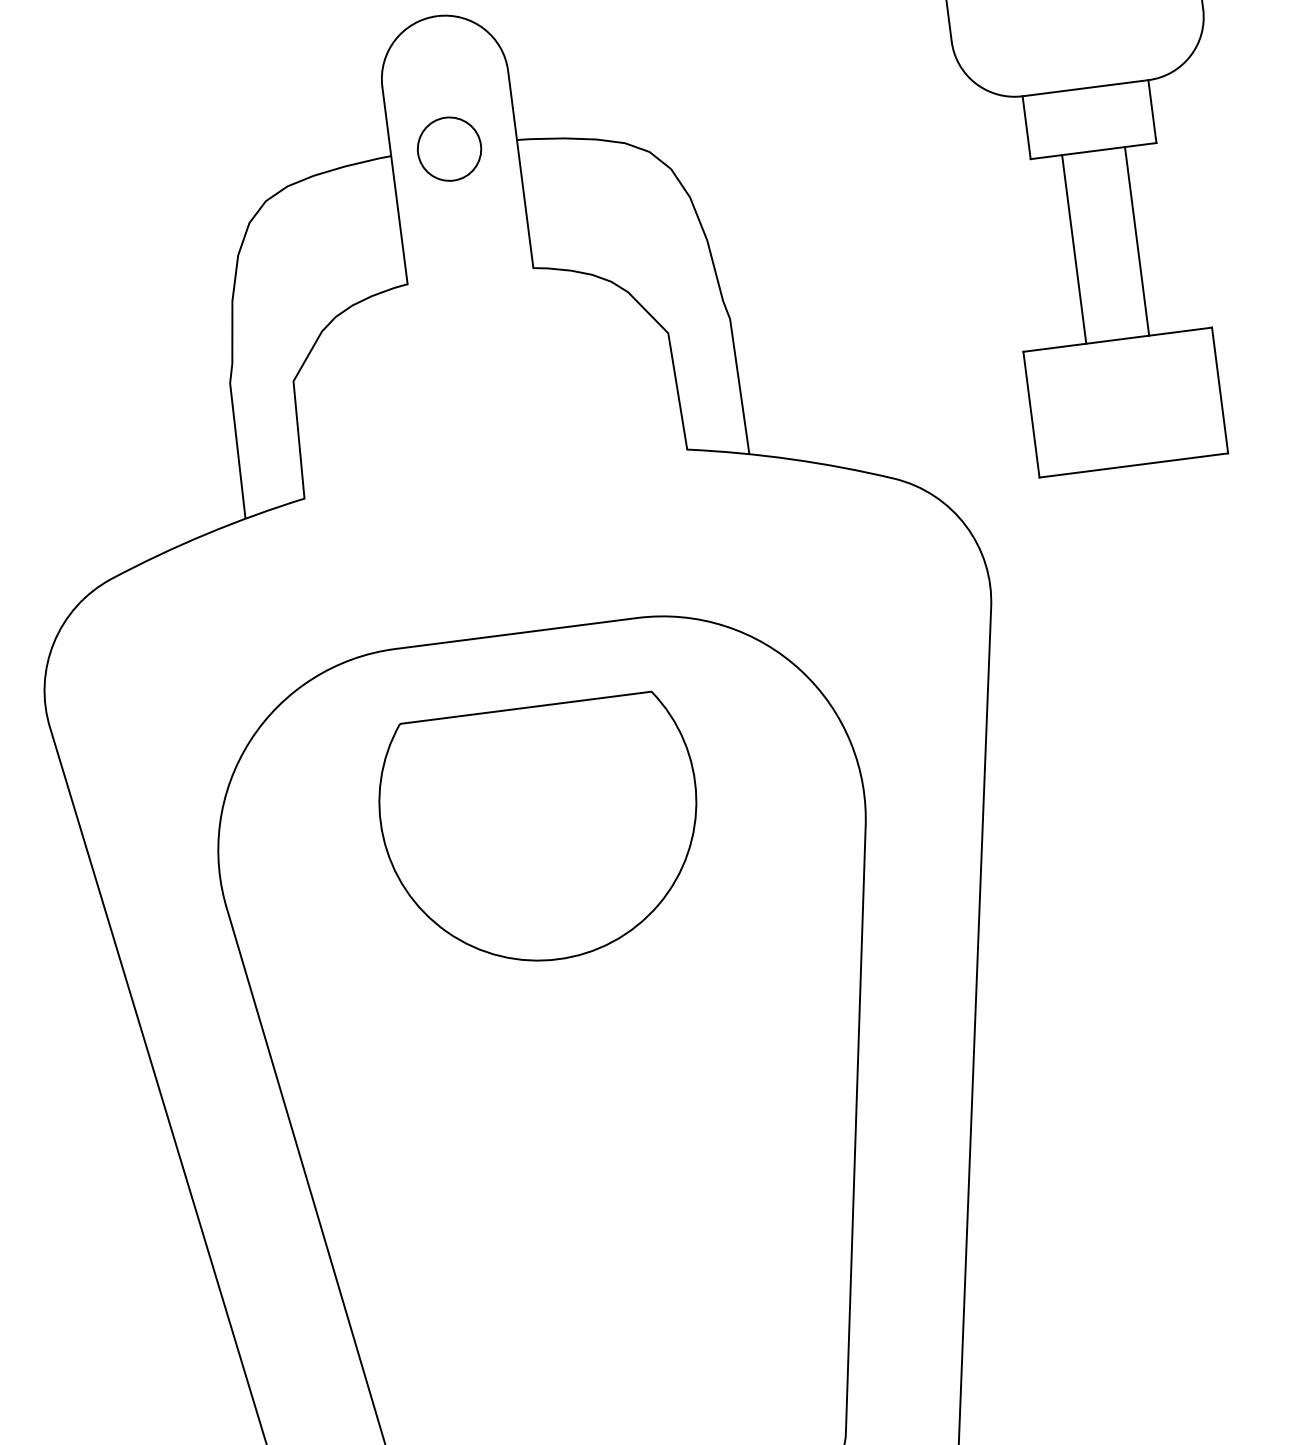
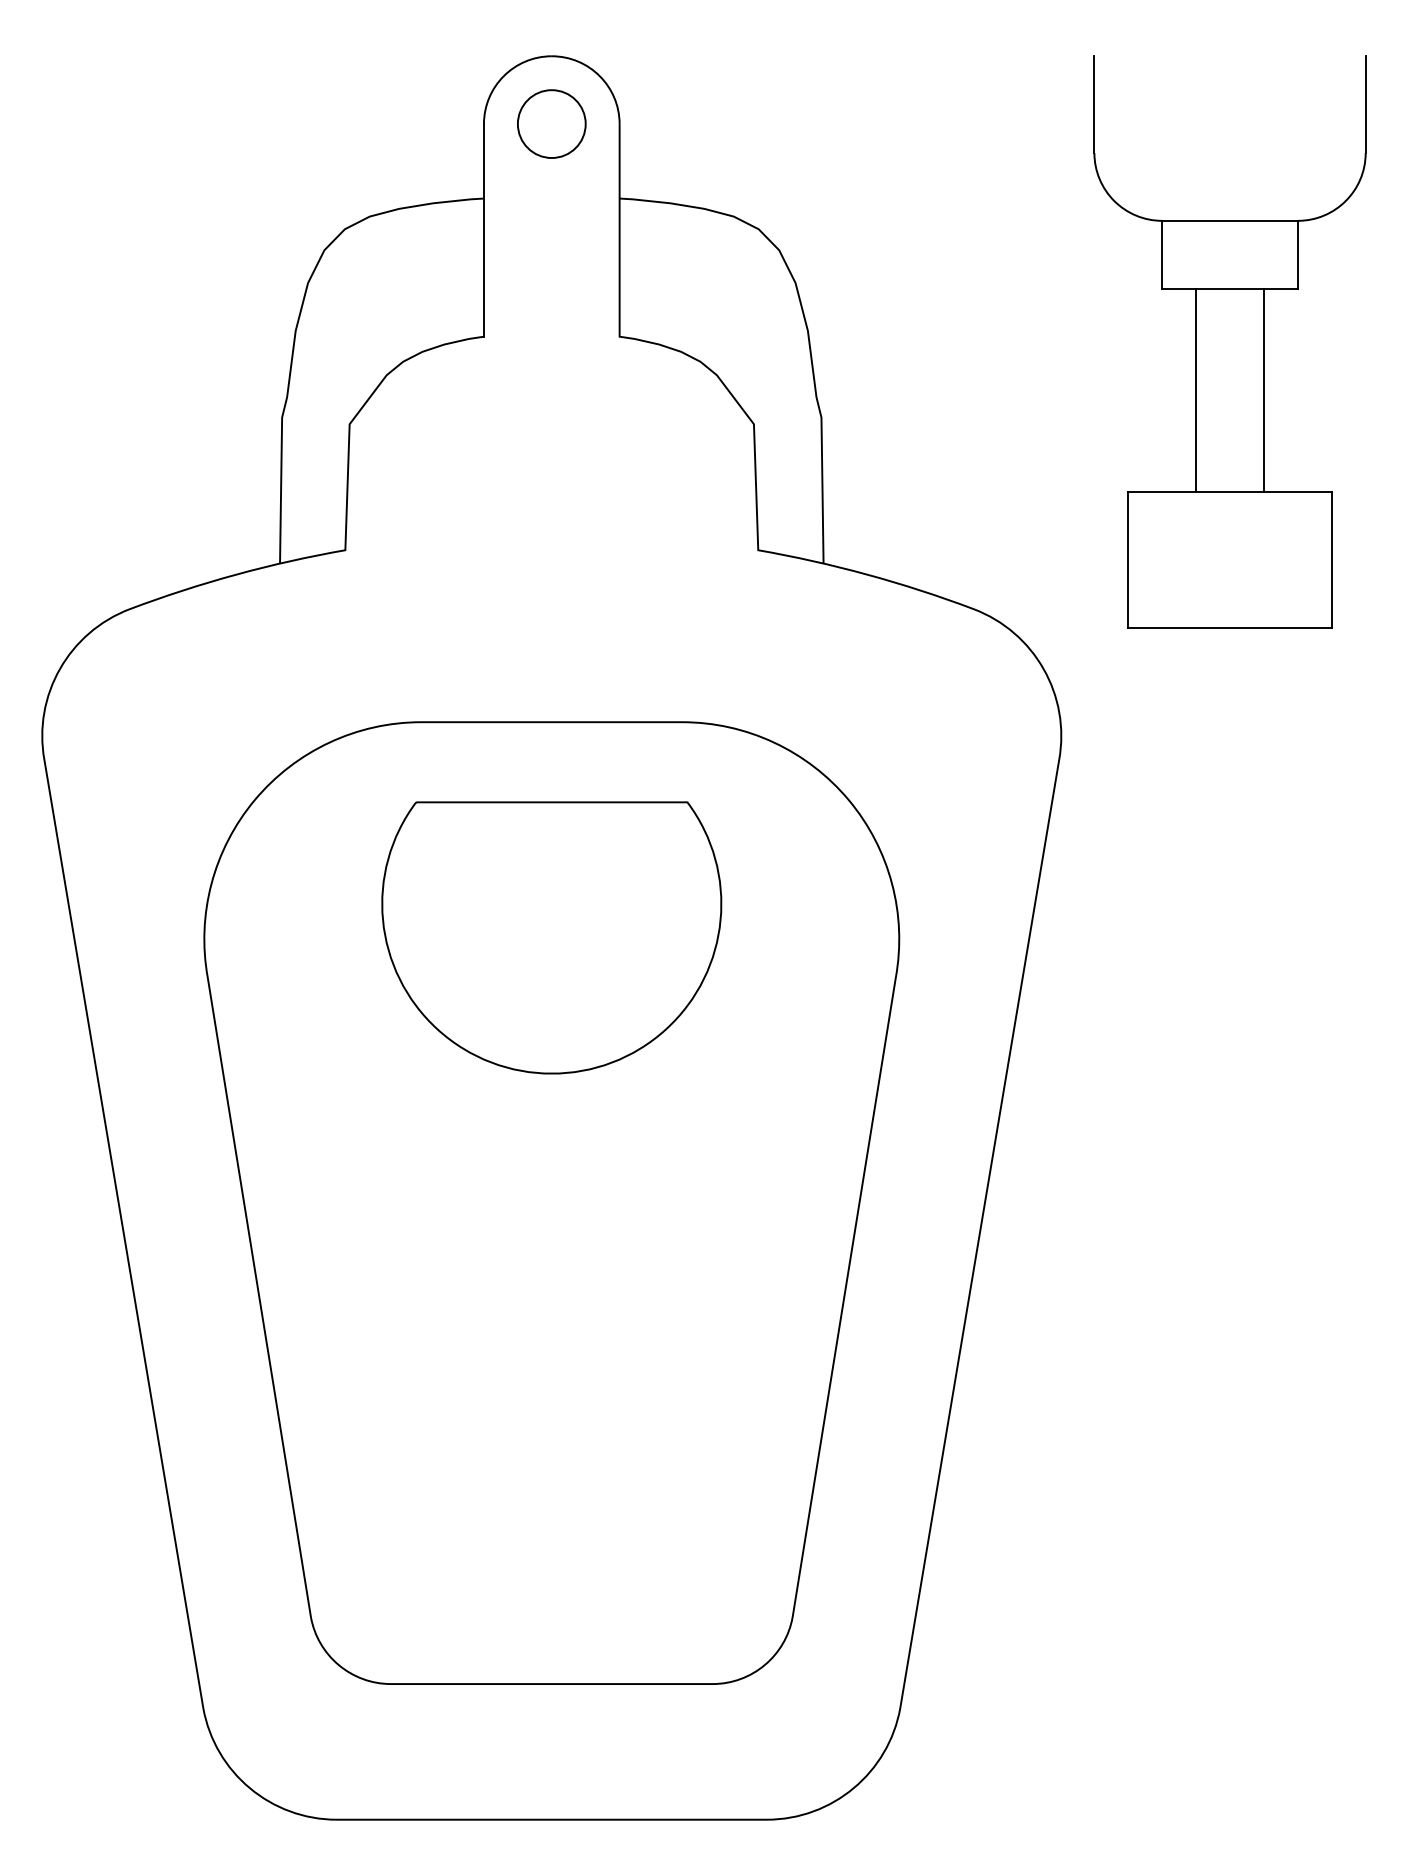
circle: (449, 148) -> (551, 123), moved

